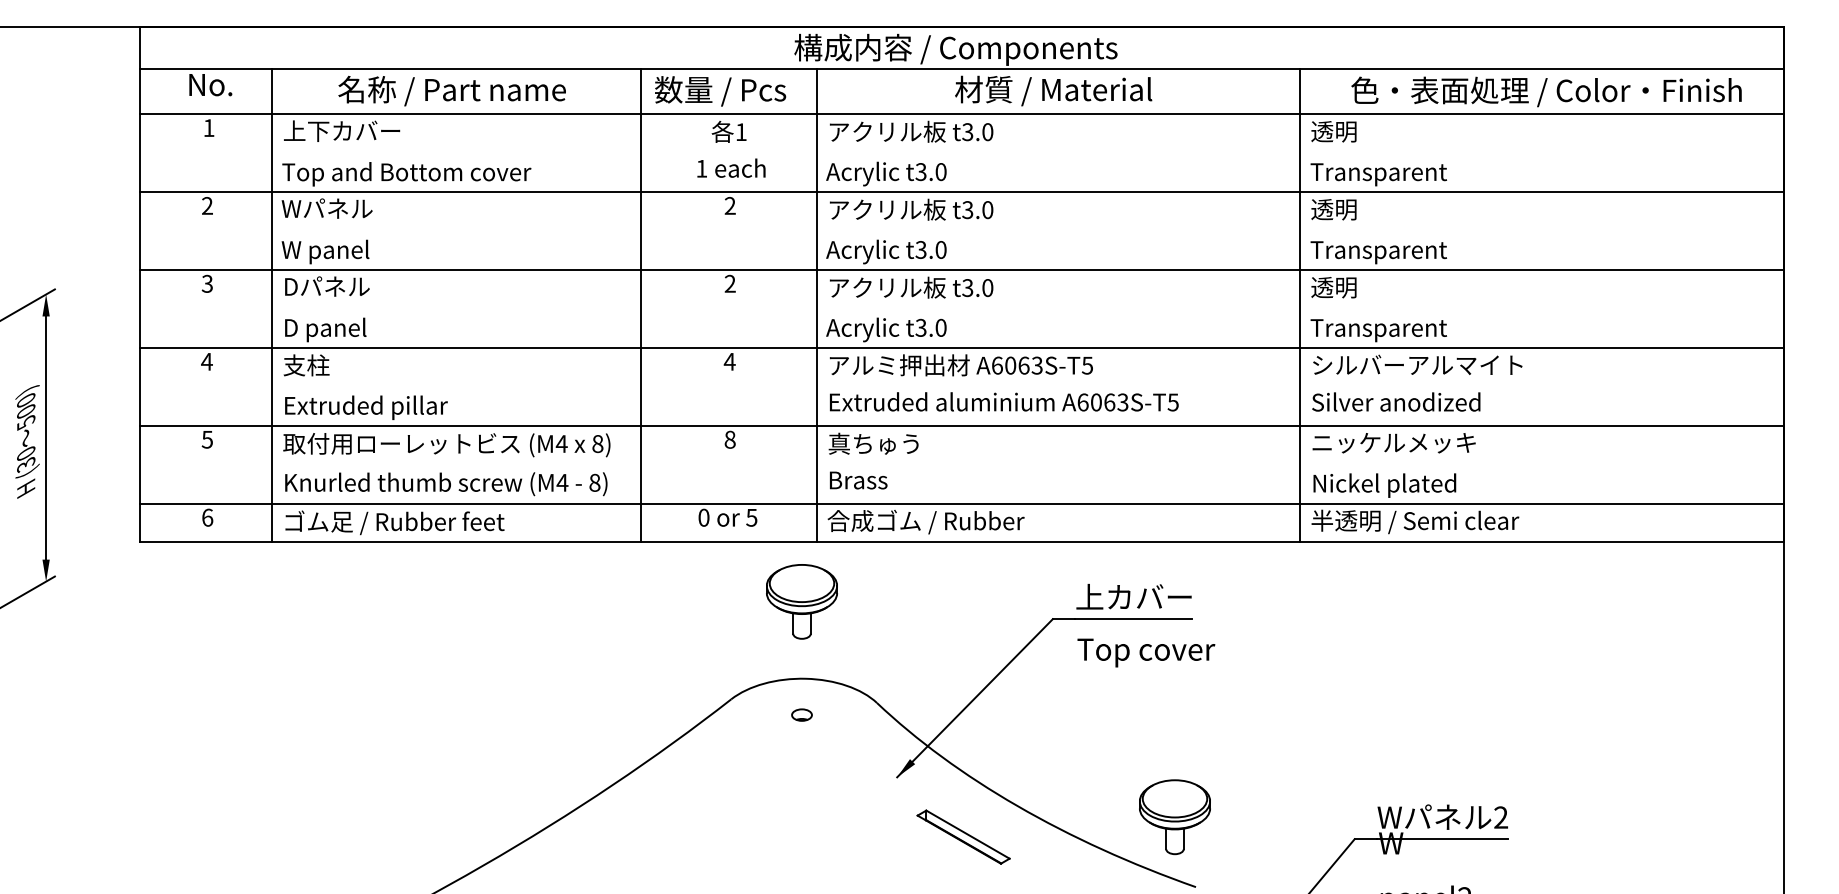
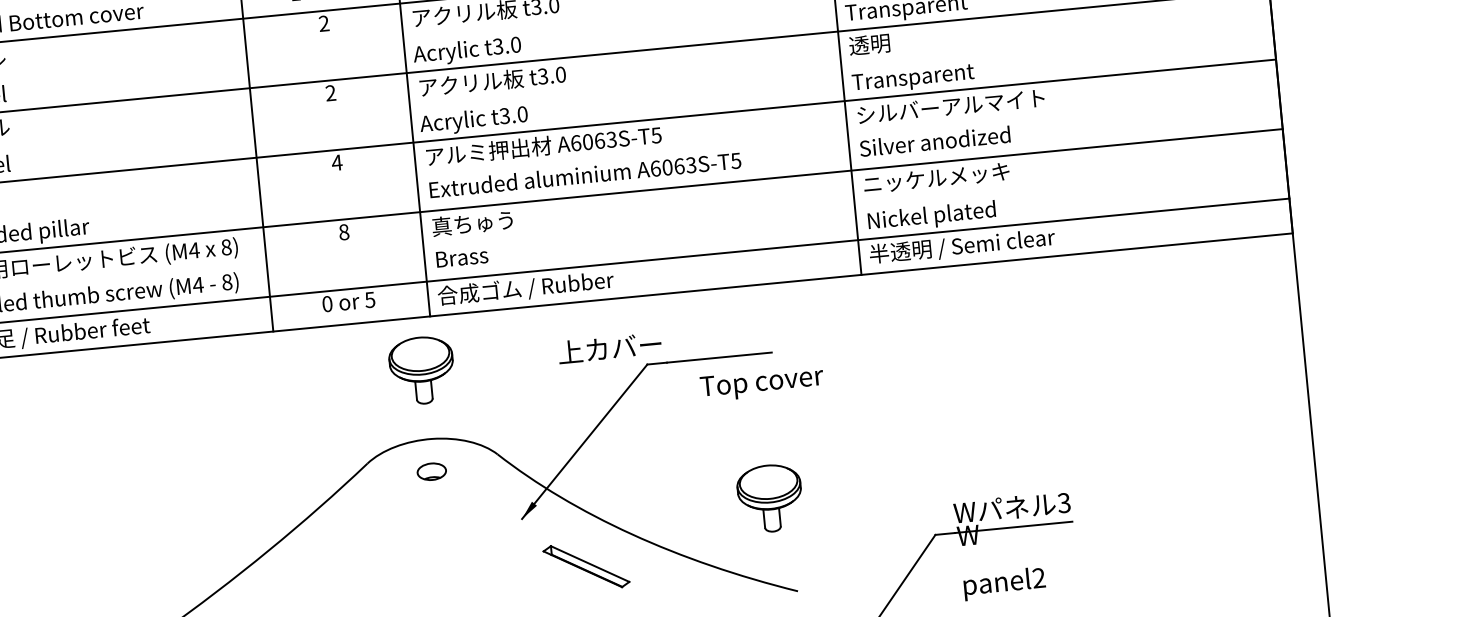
text: (1133, 596) -> (609, 347), moved
text: (1146, 652) -> (762, 383), moved
part: (801, 714) -> (431, 471), size x1.6
part: (1174, 817) -> (769, 498), moved
text: (1501, 817) -> (1064, 502), 2 -> 3

